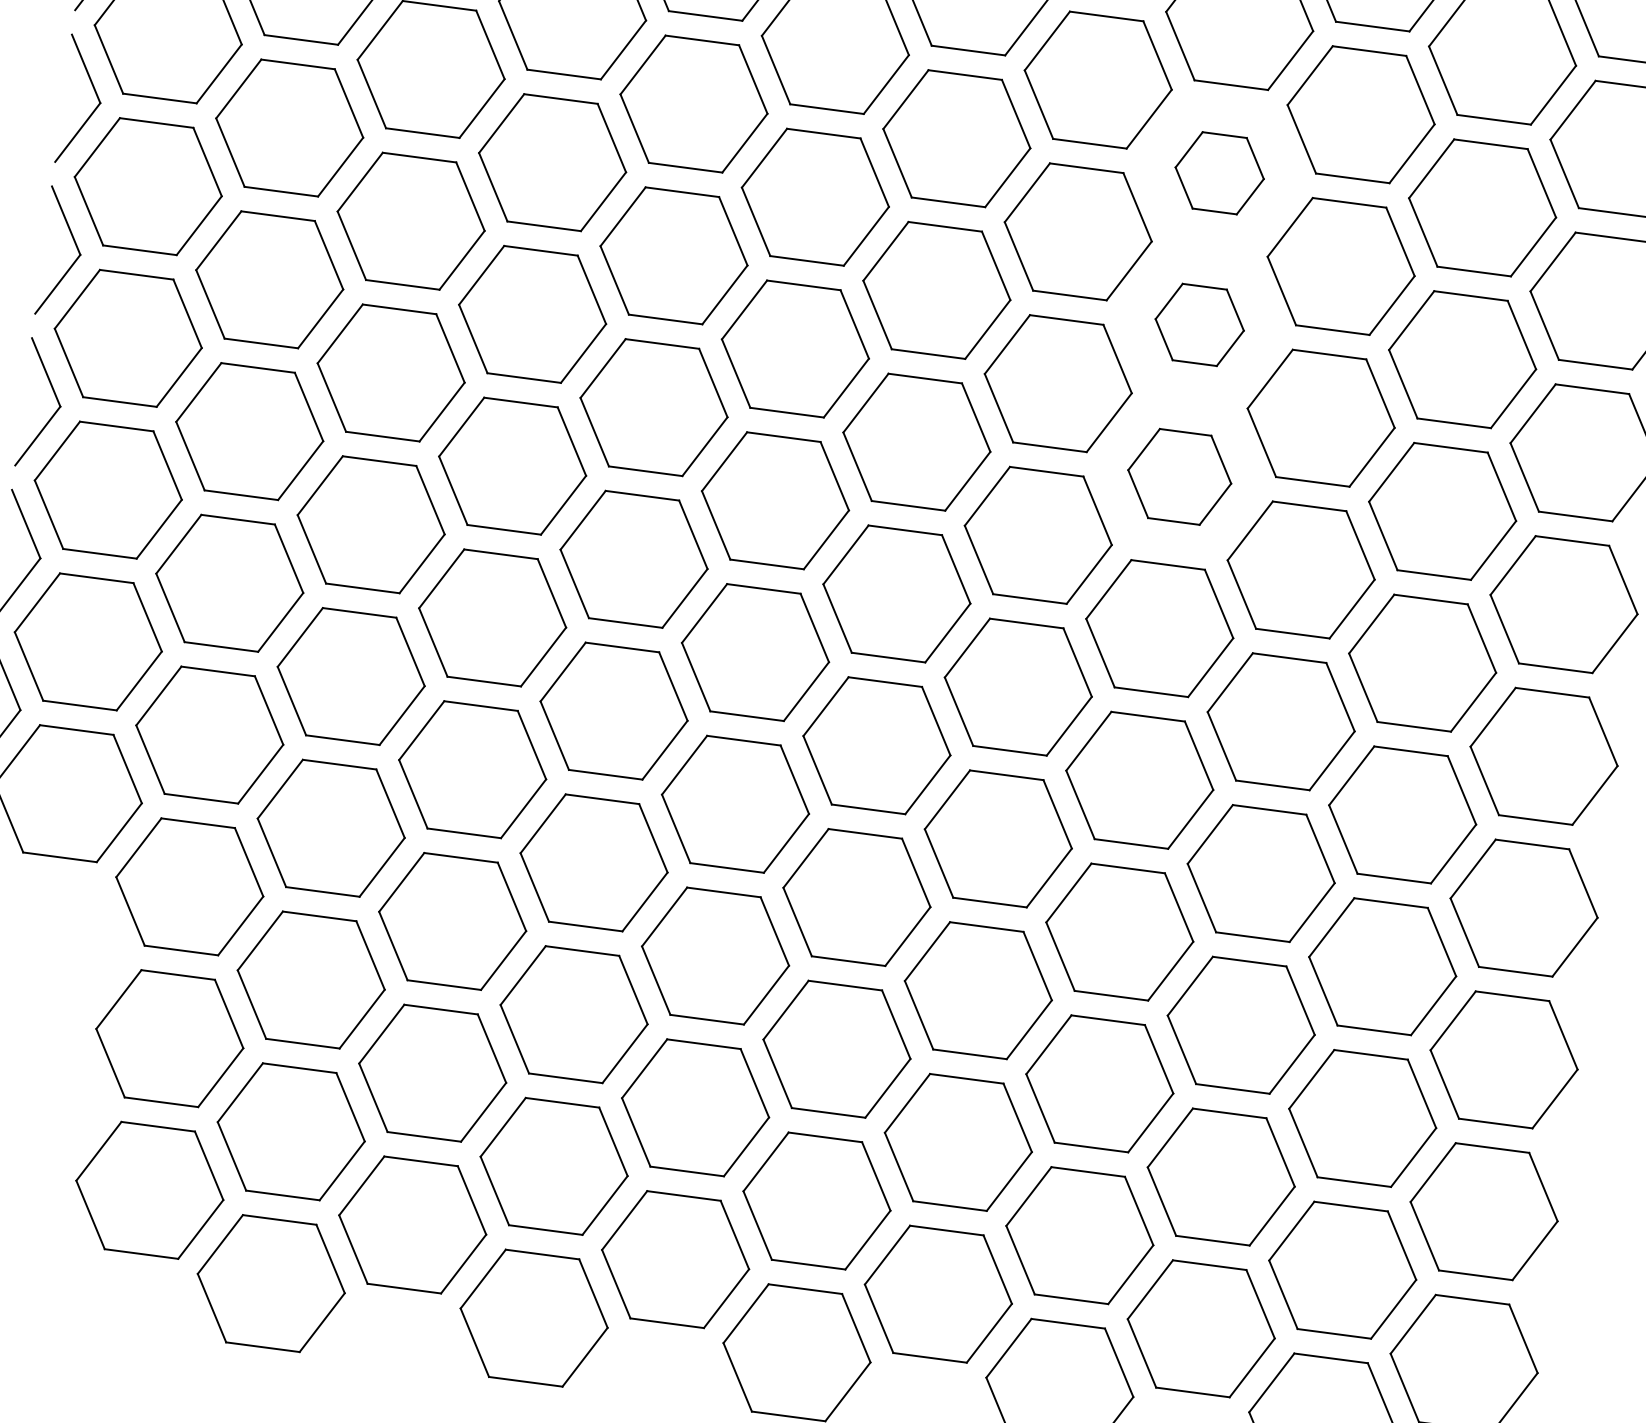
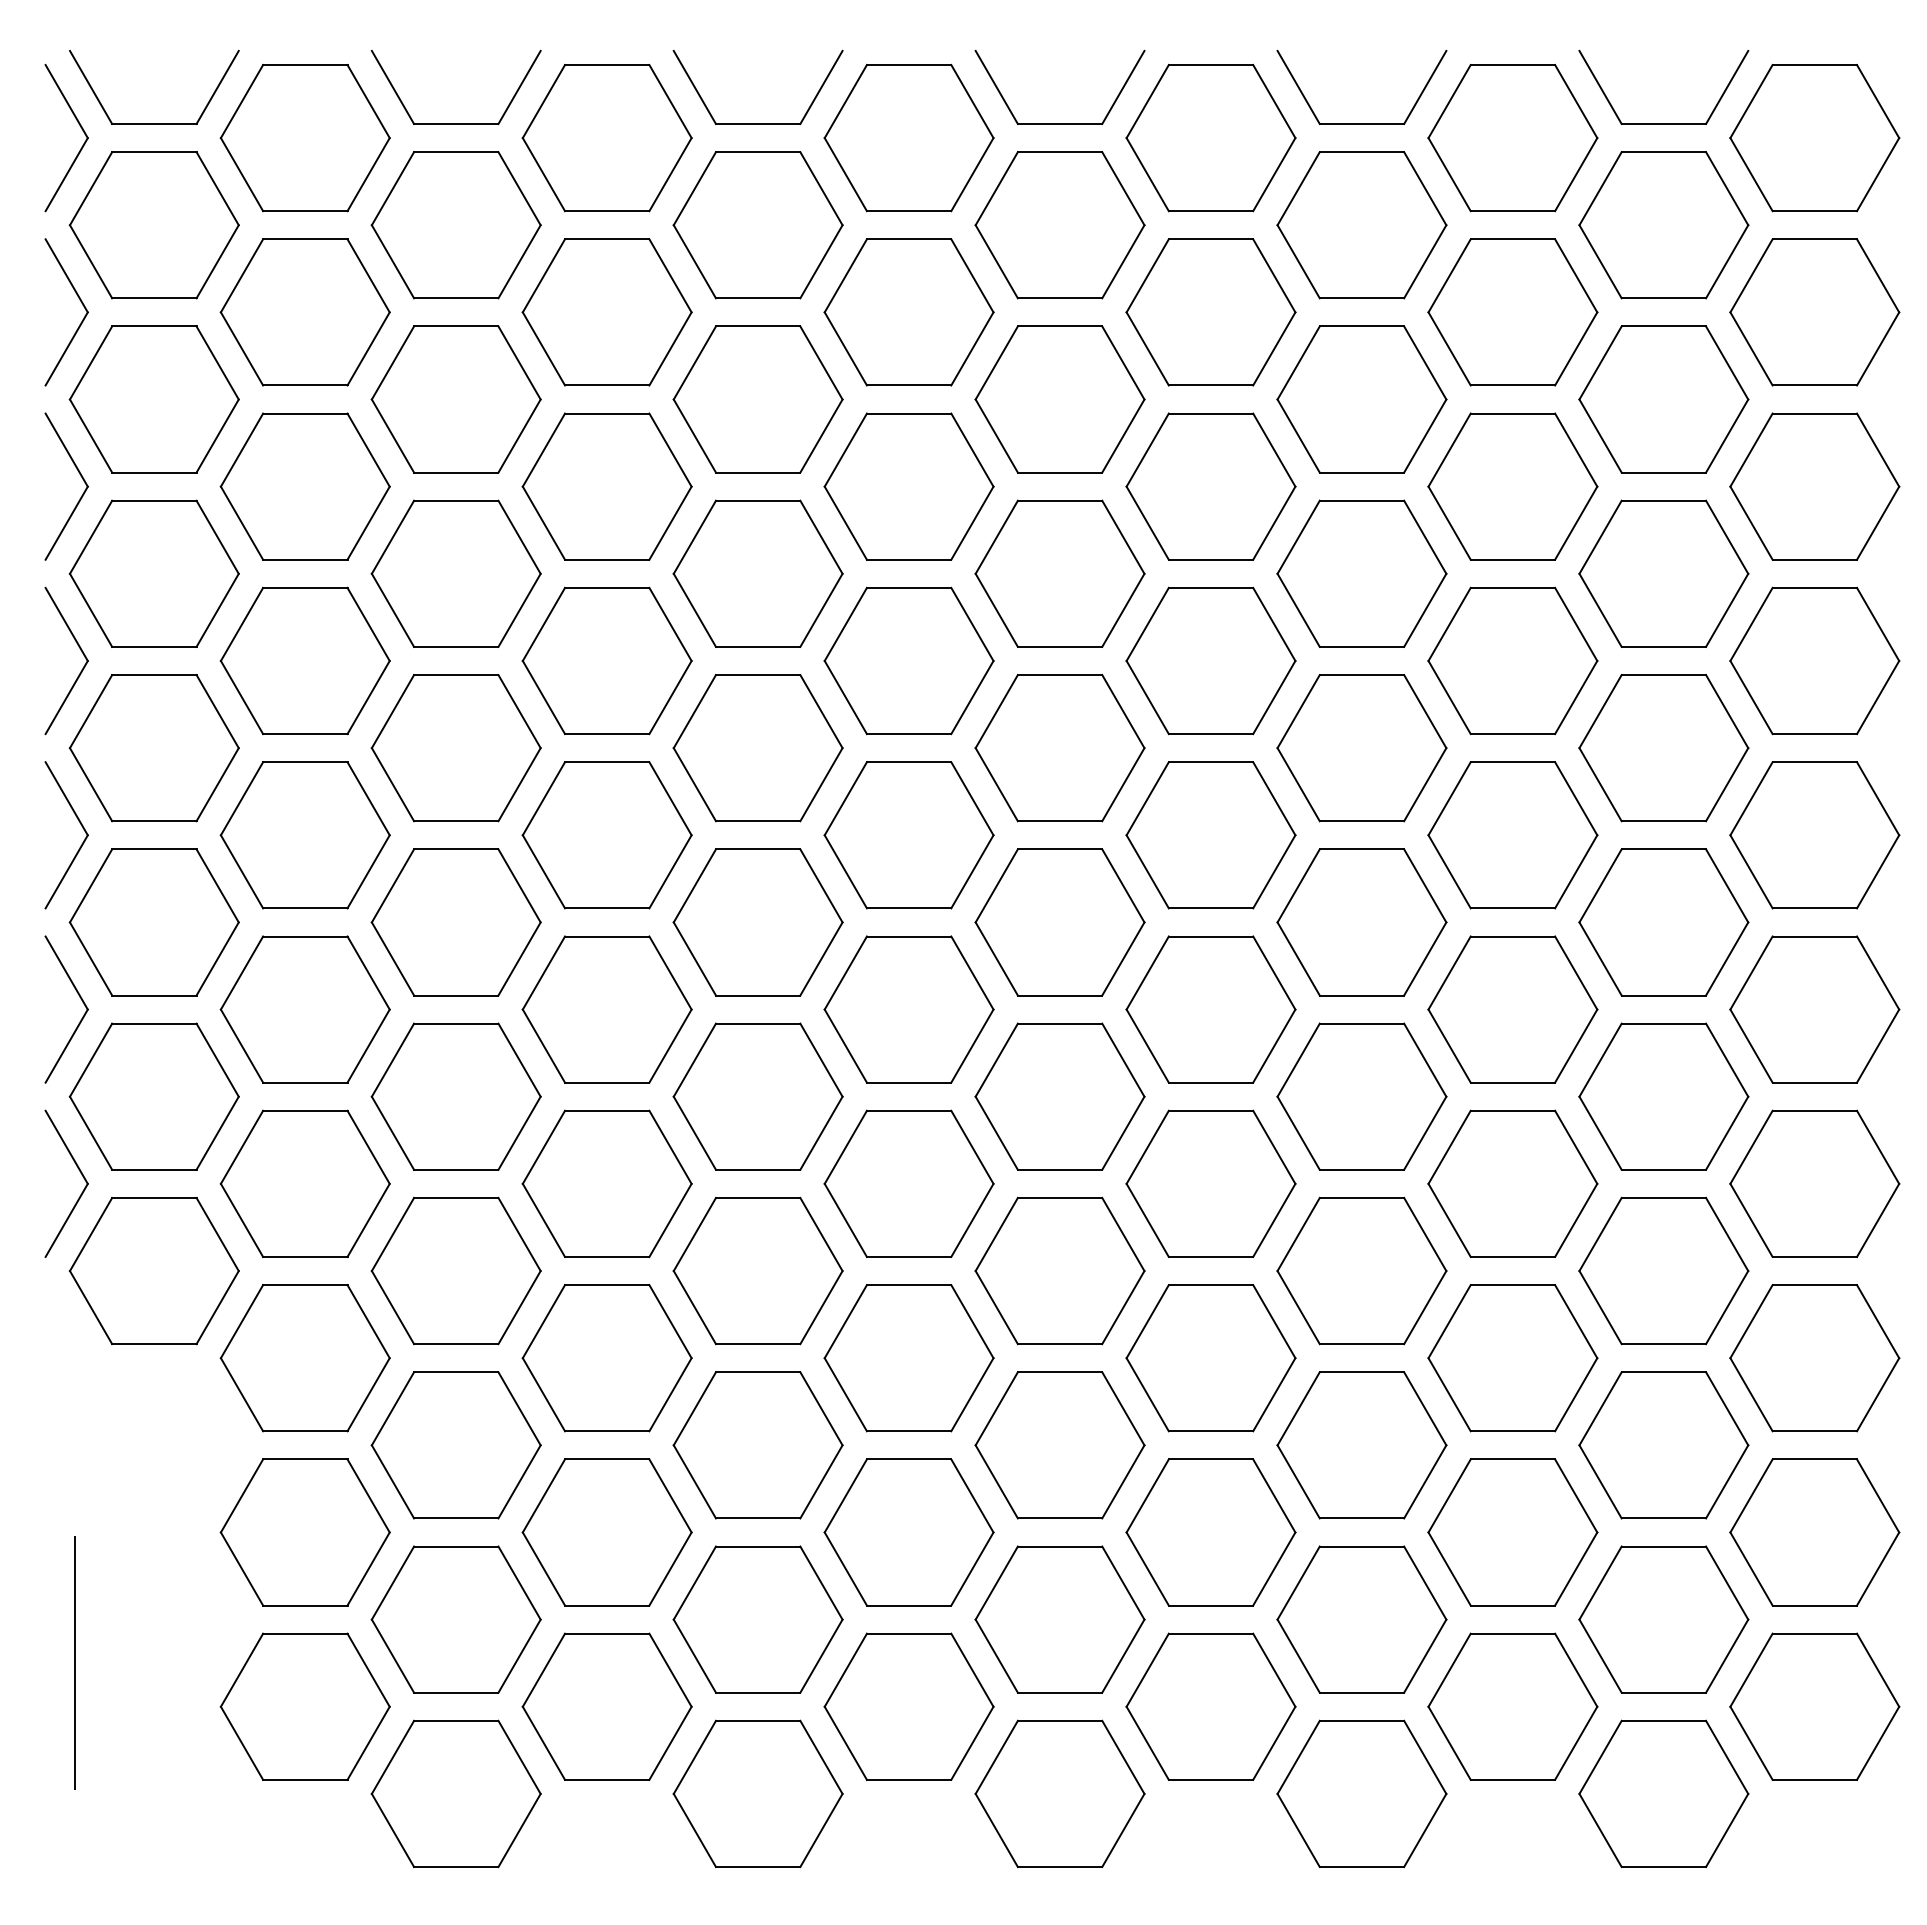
part: (1219, 173) -> (1361, 399), size x1.67
part: (1199, 324) -> (1361, 573), size x1.67
part: (1179, 477) -> (1361, 748), size x1.43

